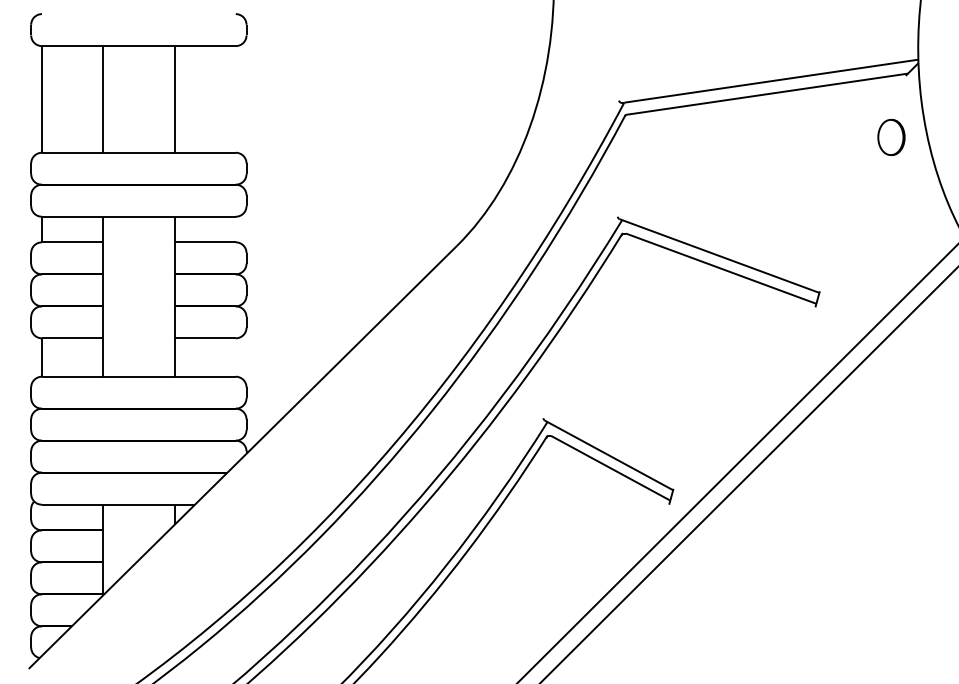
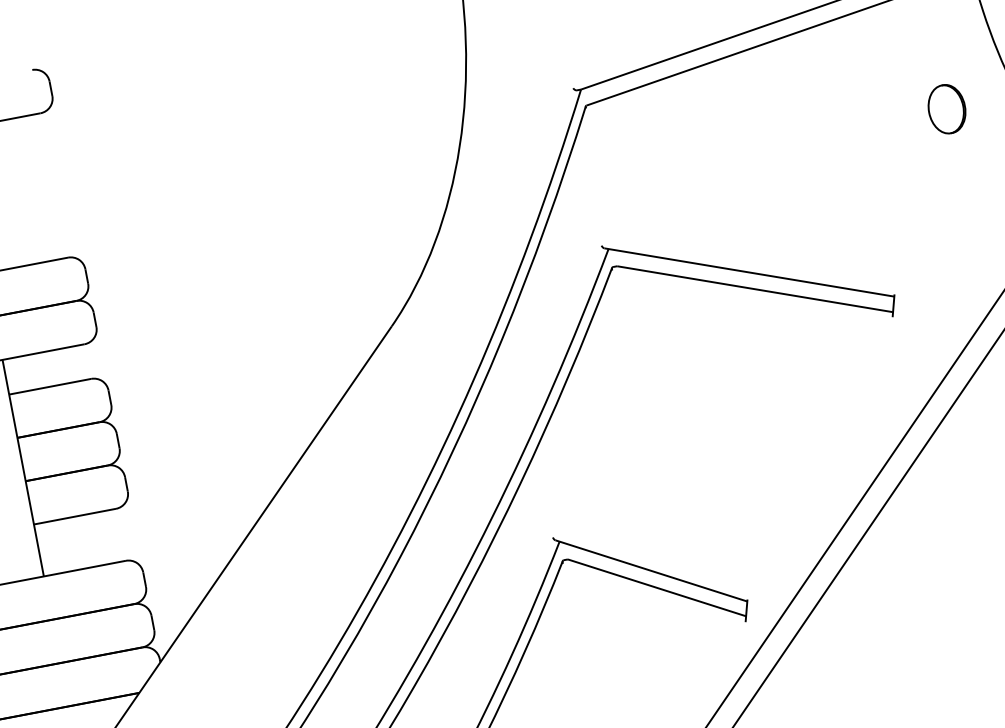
part: (891, 137) -> (947, 109), moved

